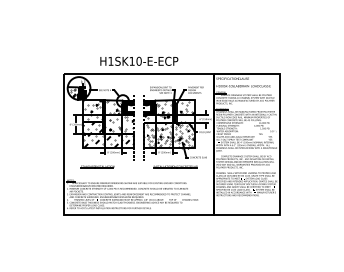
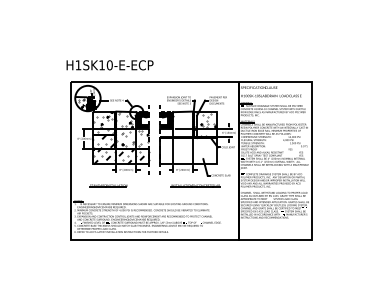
text: (138, 61) -> (109, 65), moved
hatch: (158, 109) -> (176, 121), removed
hatch: (169, 135) -> (188, 150), removed

